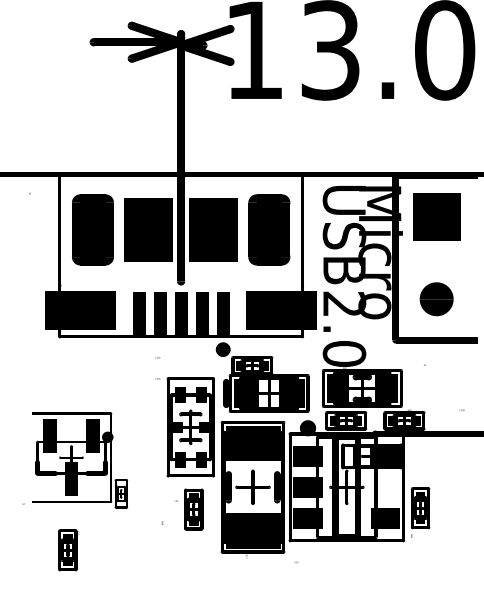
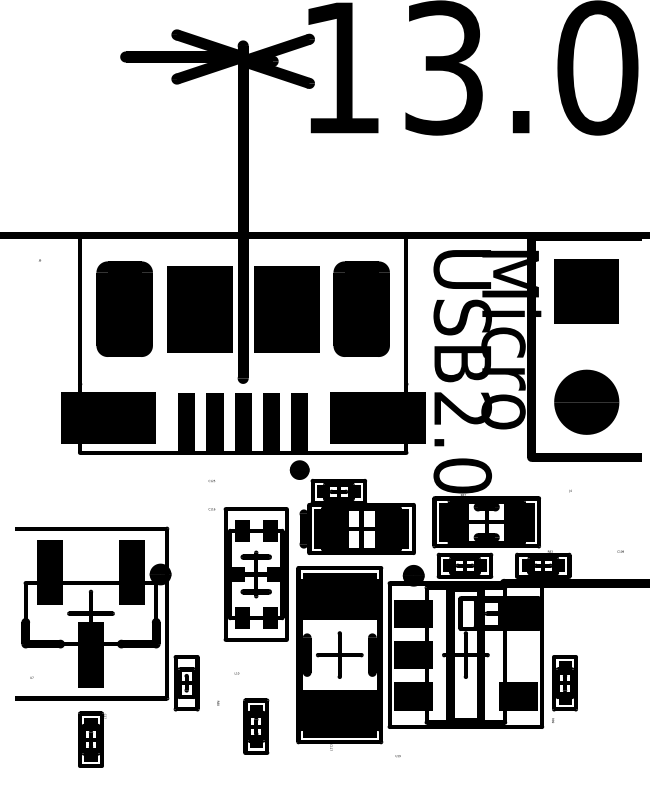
part: (436, 299) -> (586, 402), size x1.43
part: (79, 460) -> (106, 619), size x1.43
part: (193, 509) -> (255, 726), moved

